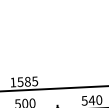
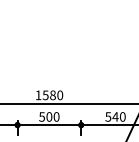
text: (35, 81) -> (60, 95), 1585 -> 1580

